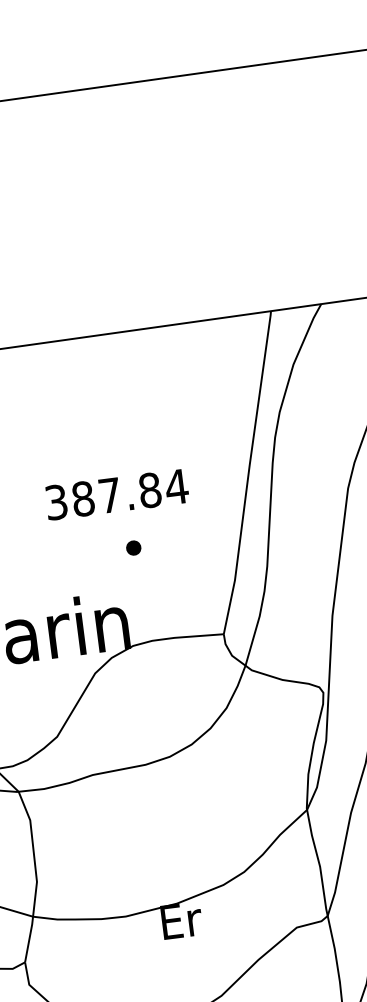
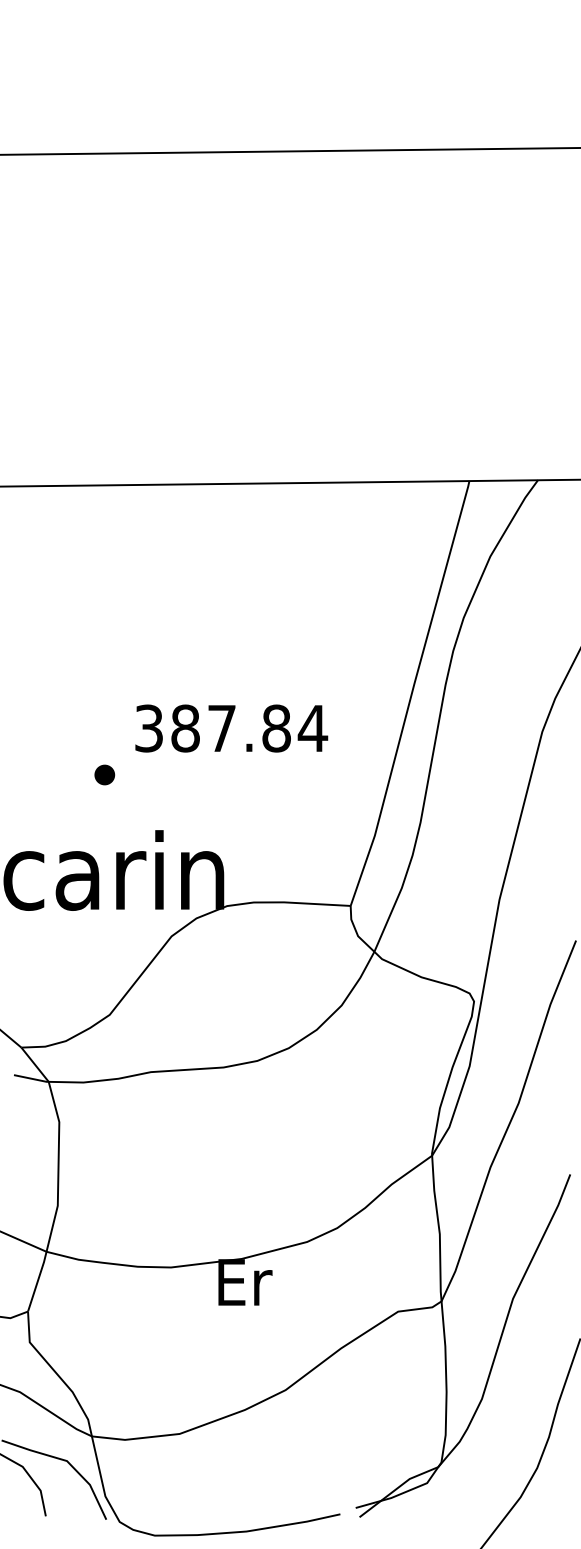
text: (116, 494) -> (231, 728), moved
part: (133, 547) -> (104, 774), moved

